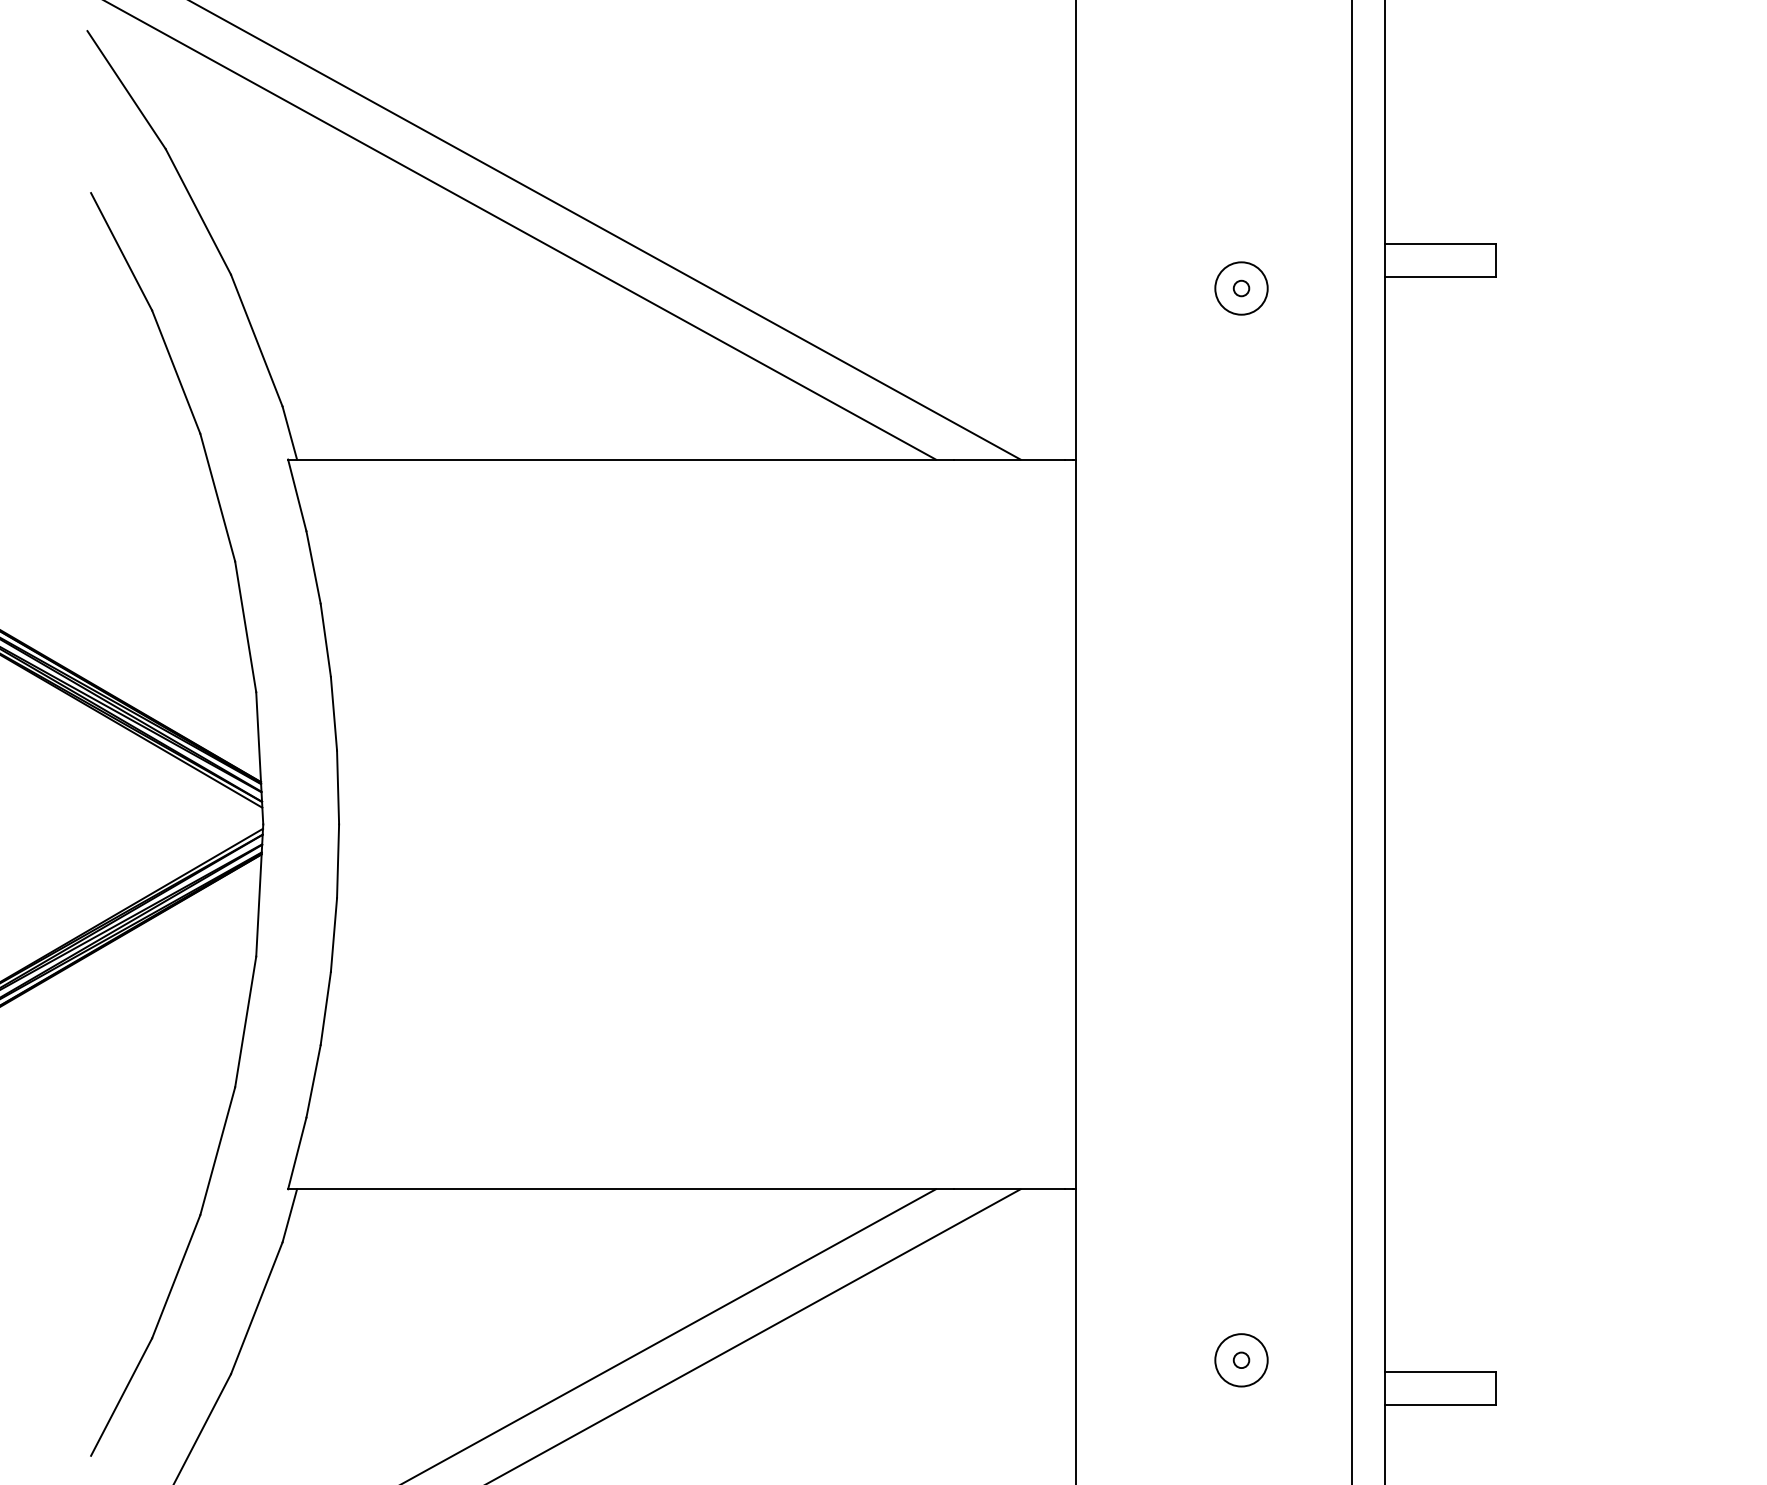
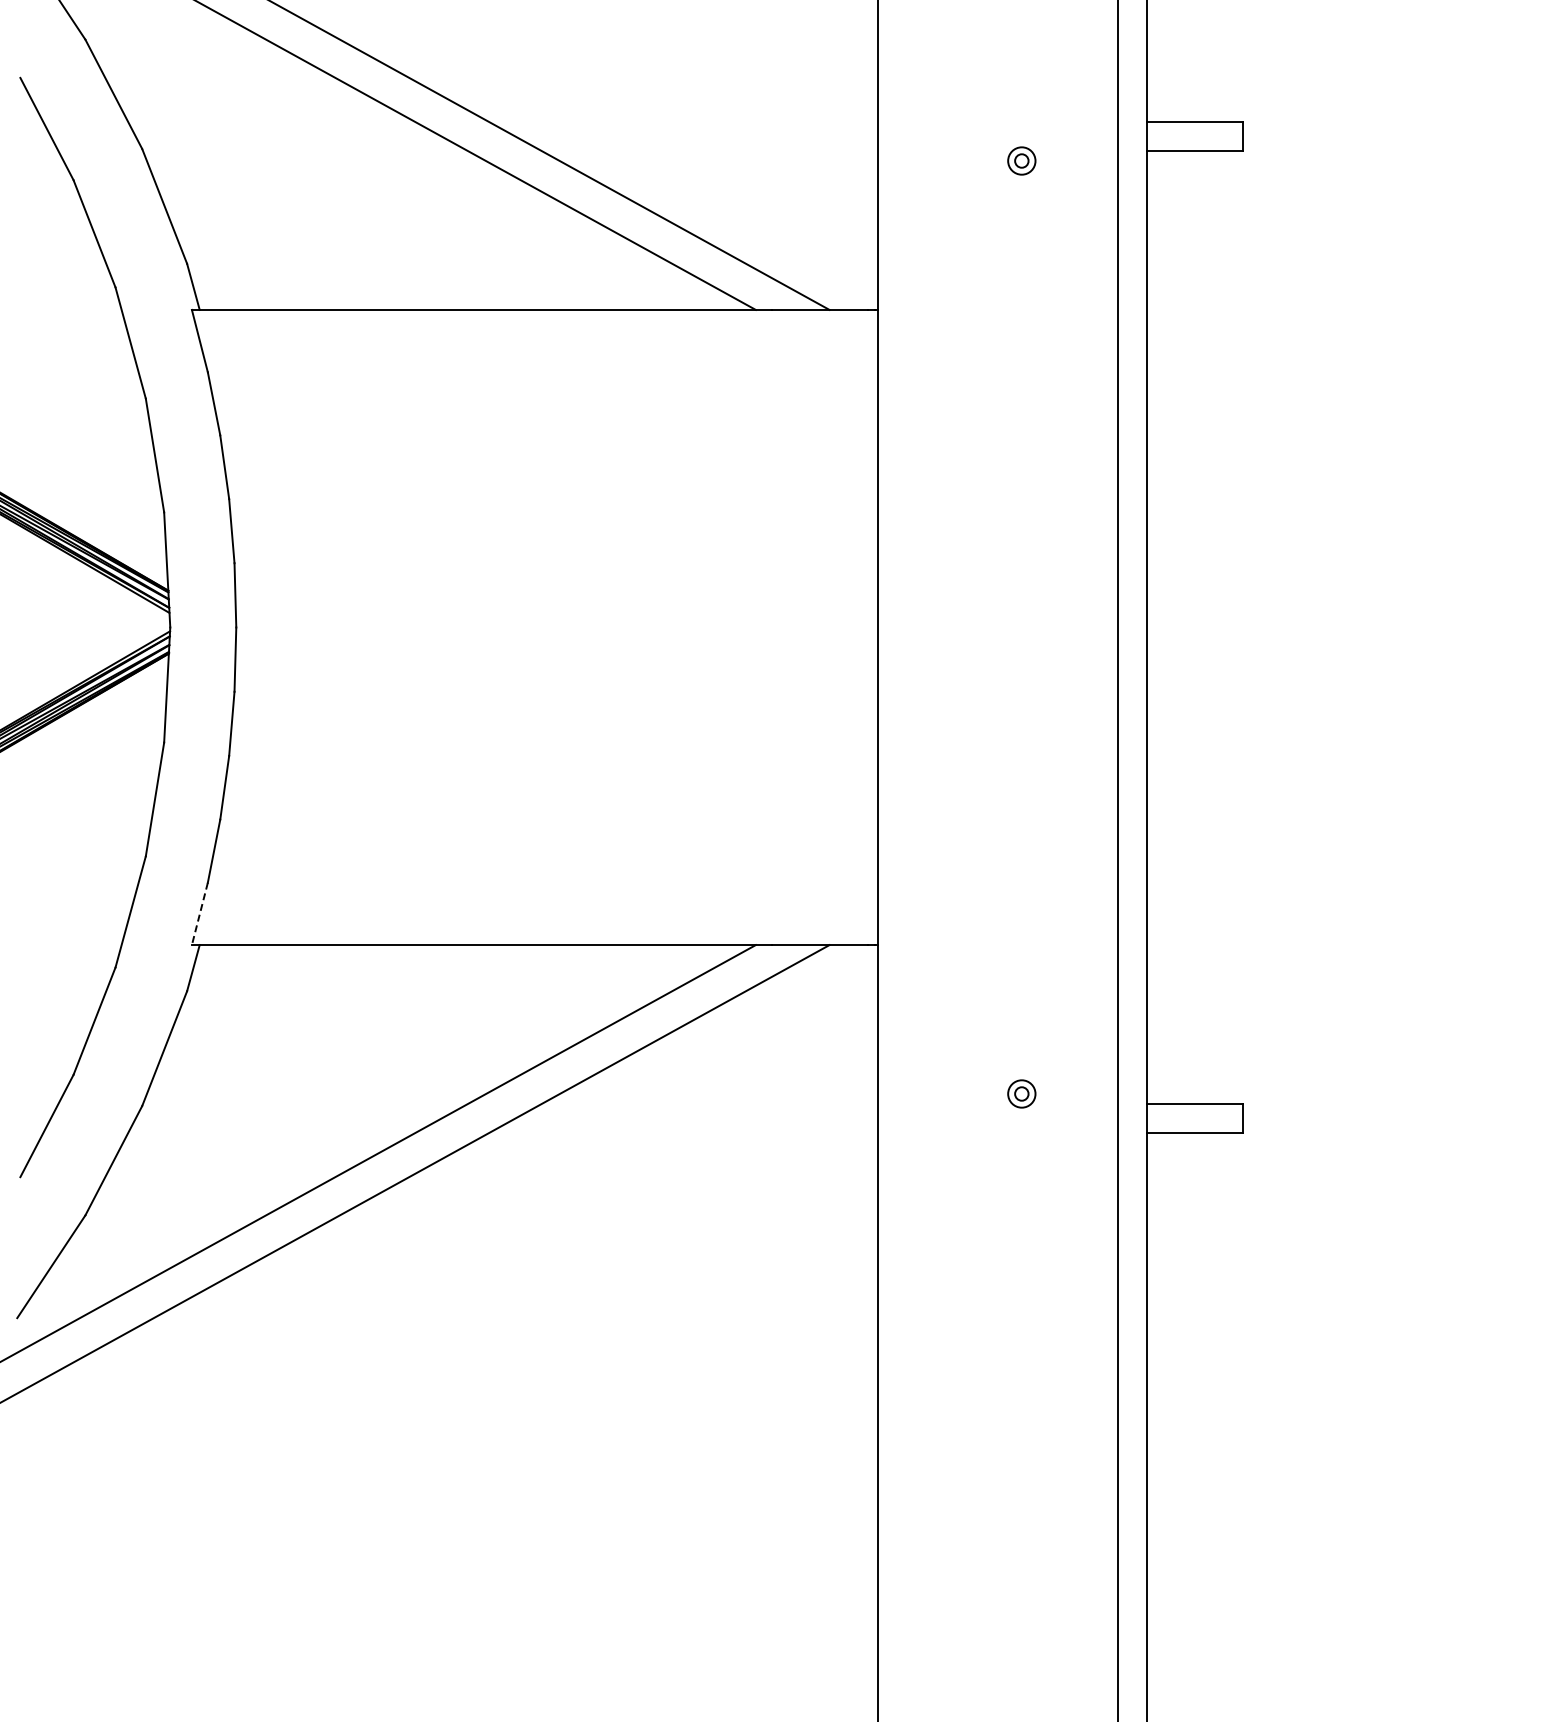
circle: (1241, 287) -> (1021, 160), size x0.6
line: (296, 1154) -> (199, 914), solid -> dashed
circle: (1241, 1359) -> (1021, 1093), size x0.6

